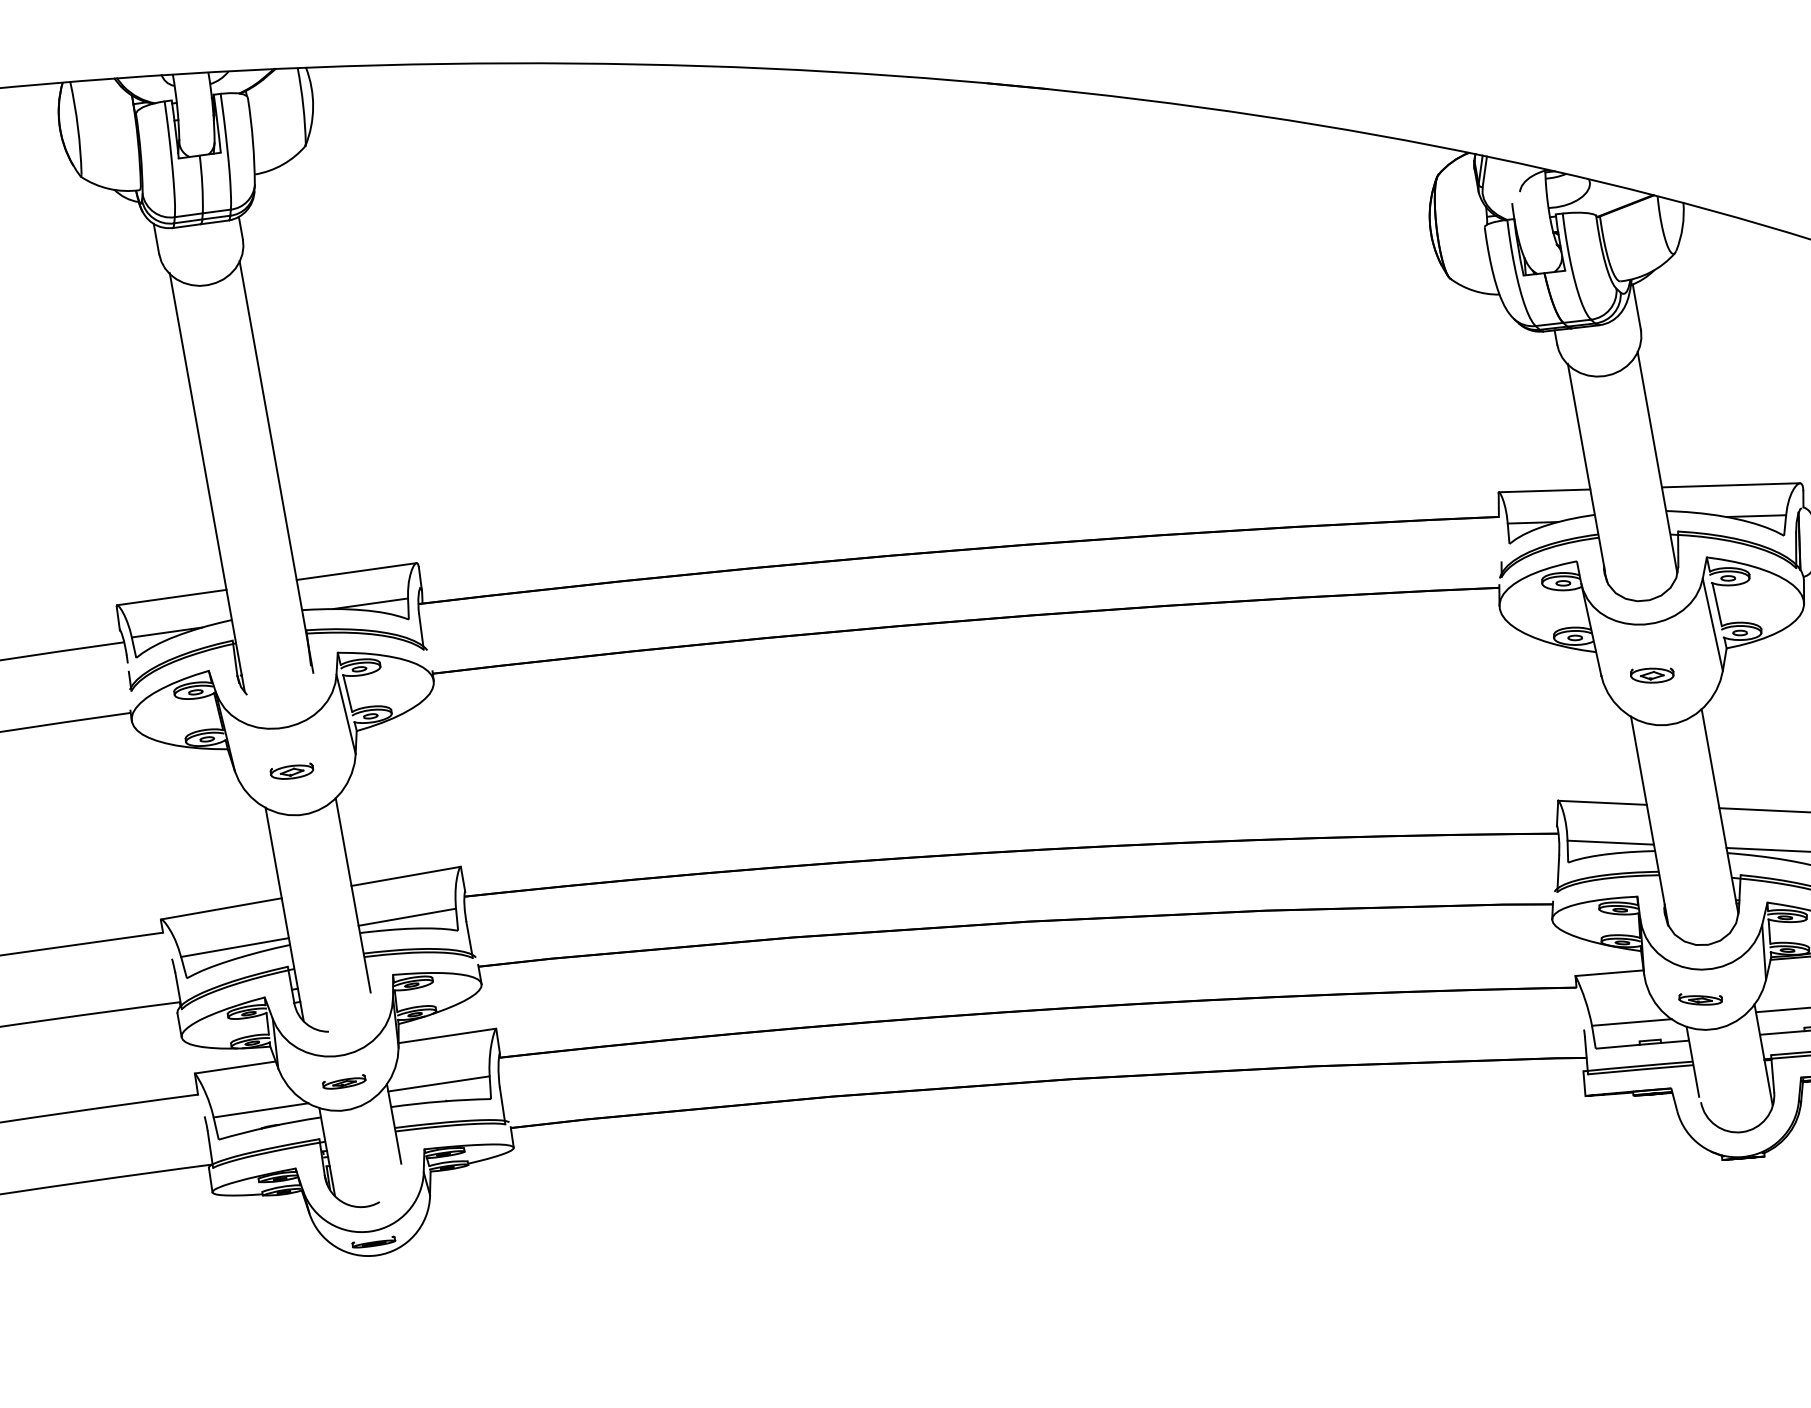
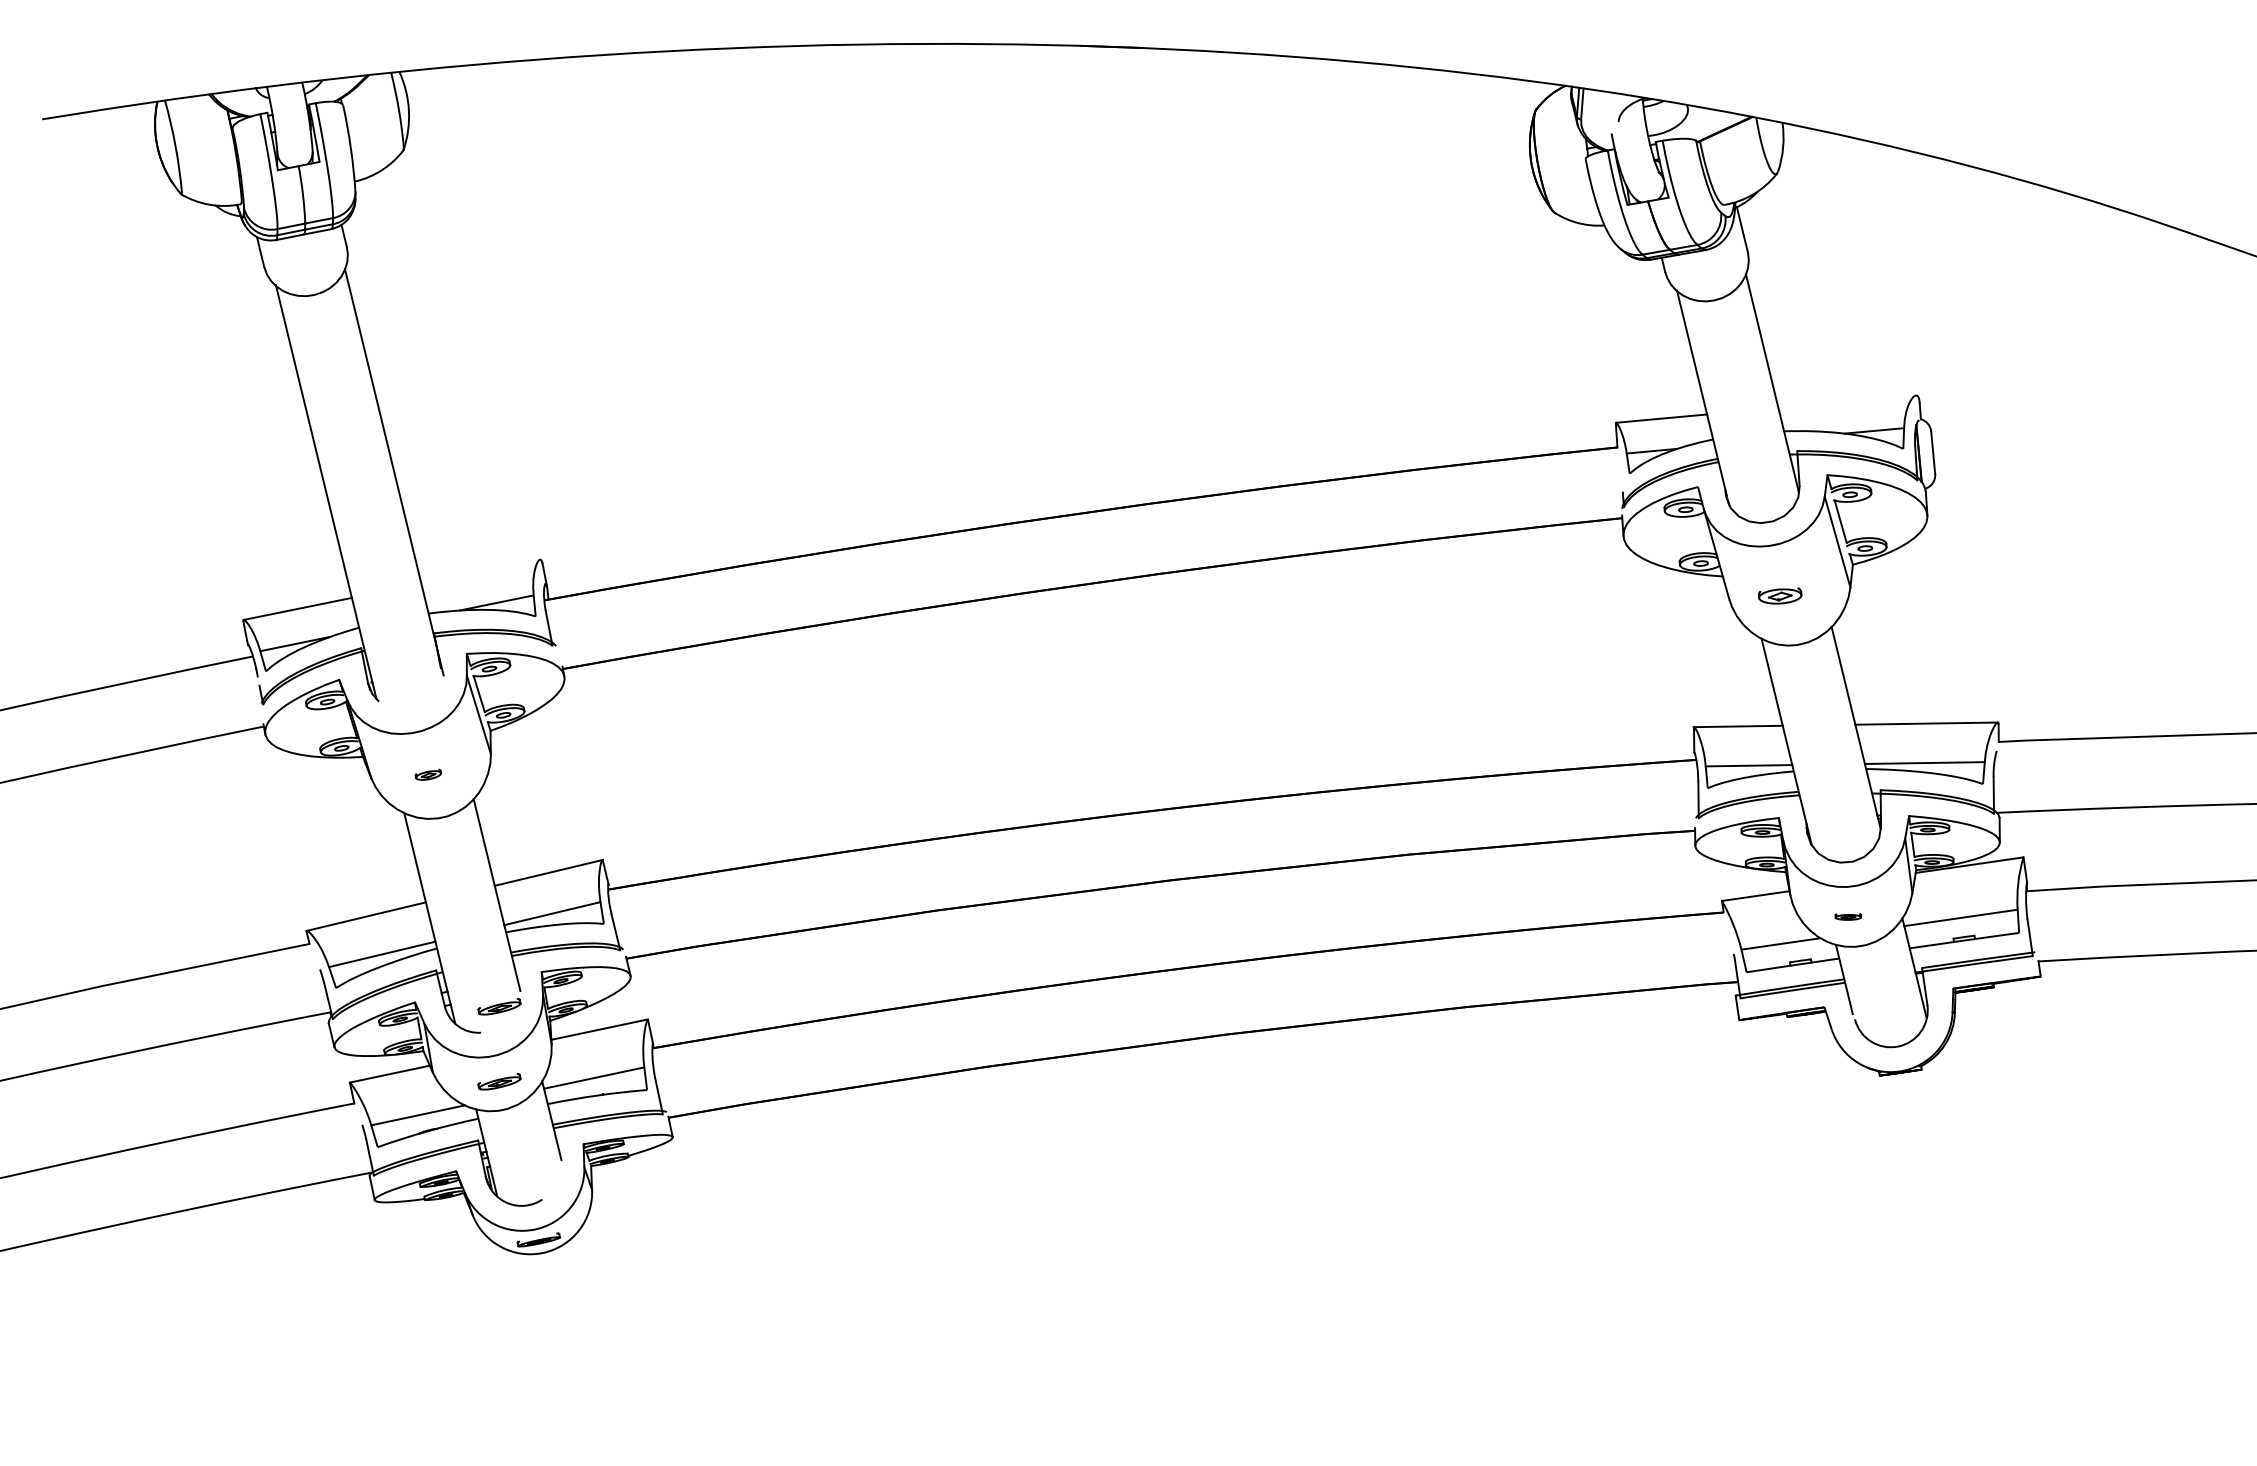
line: (1730, 485) -> (1846, 401), removed
line: (356, 571) -> (480, 571), removed
part: (292, 770) -> (428, 774), size x0.6
part: (1700, 999) -> (1848, 916), size x0.6
part: (348, 1006) -> (499, 1006), added

